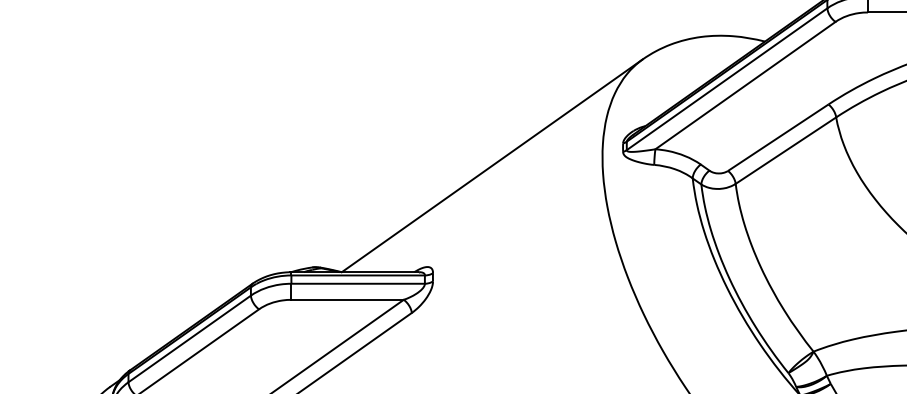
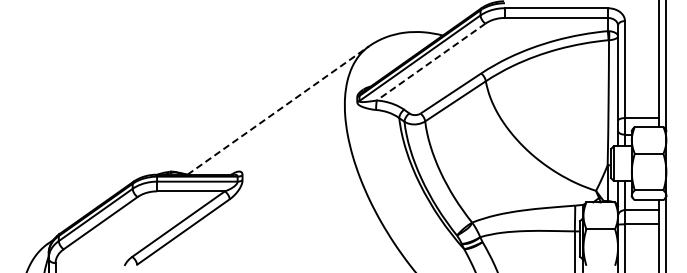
line: (746, 86) -> (431, 62), solid -> dashed
line: (492, 165) -> (278, 110), solid -> dashed

